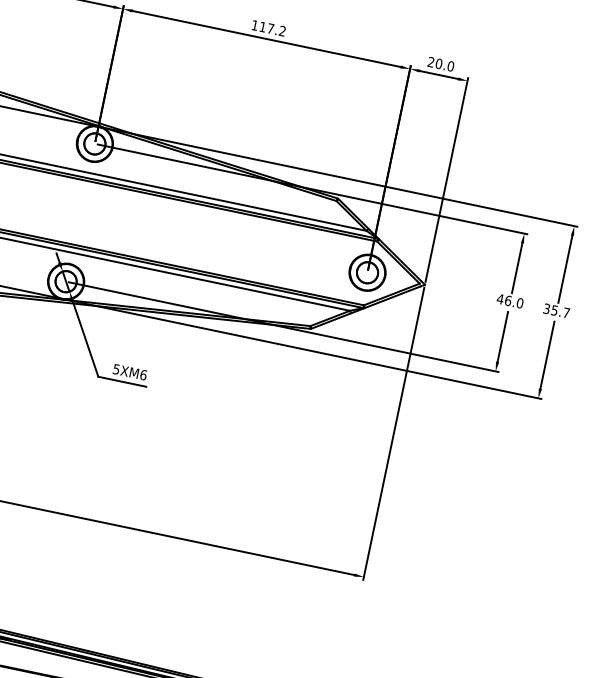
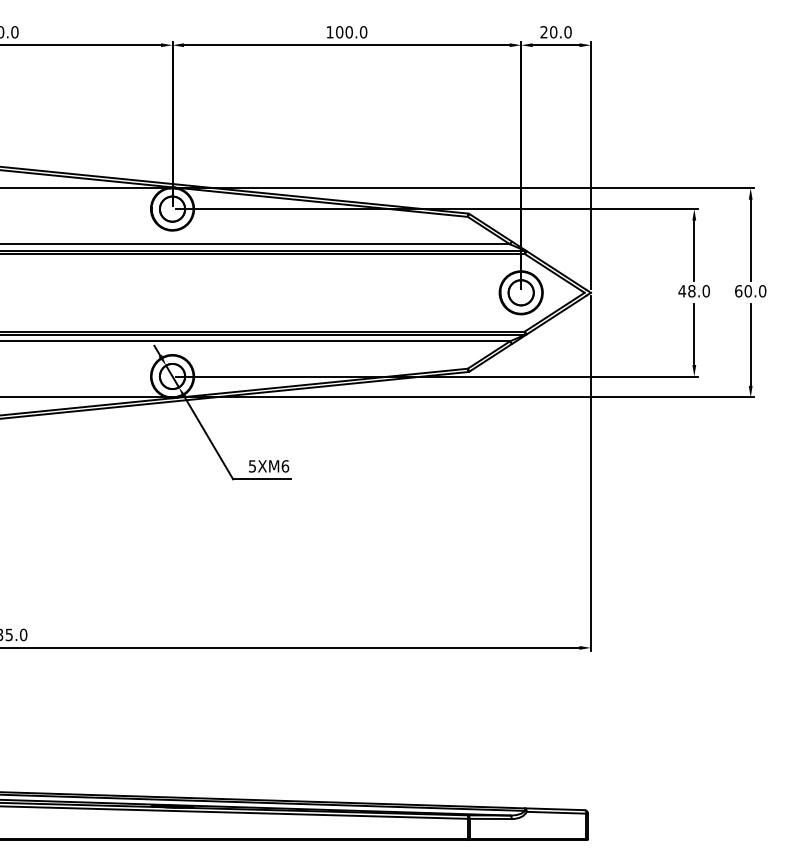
text: (272, 29) -> (351, 32), 117.2 -> 100.0
text: (507, 300) -> (691, 291), 46.0 -> 48.0
text: (556, 311) -> (750, 291), 35.7 -> 60.0

